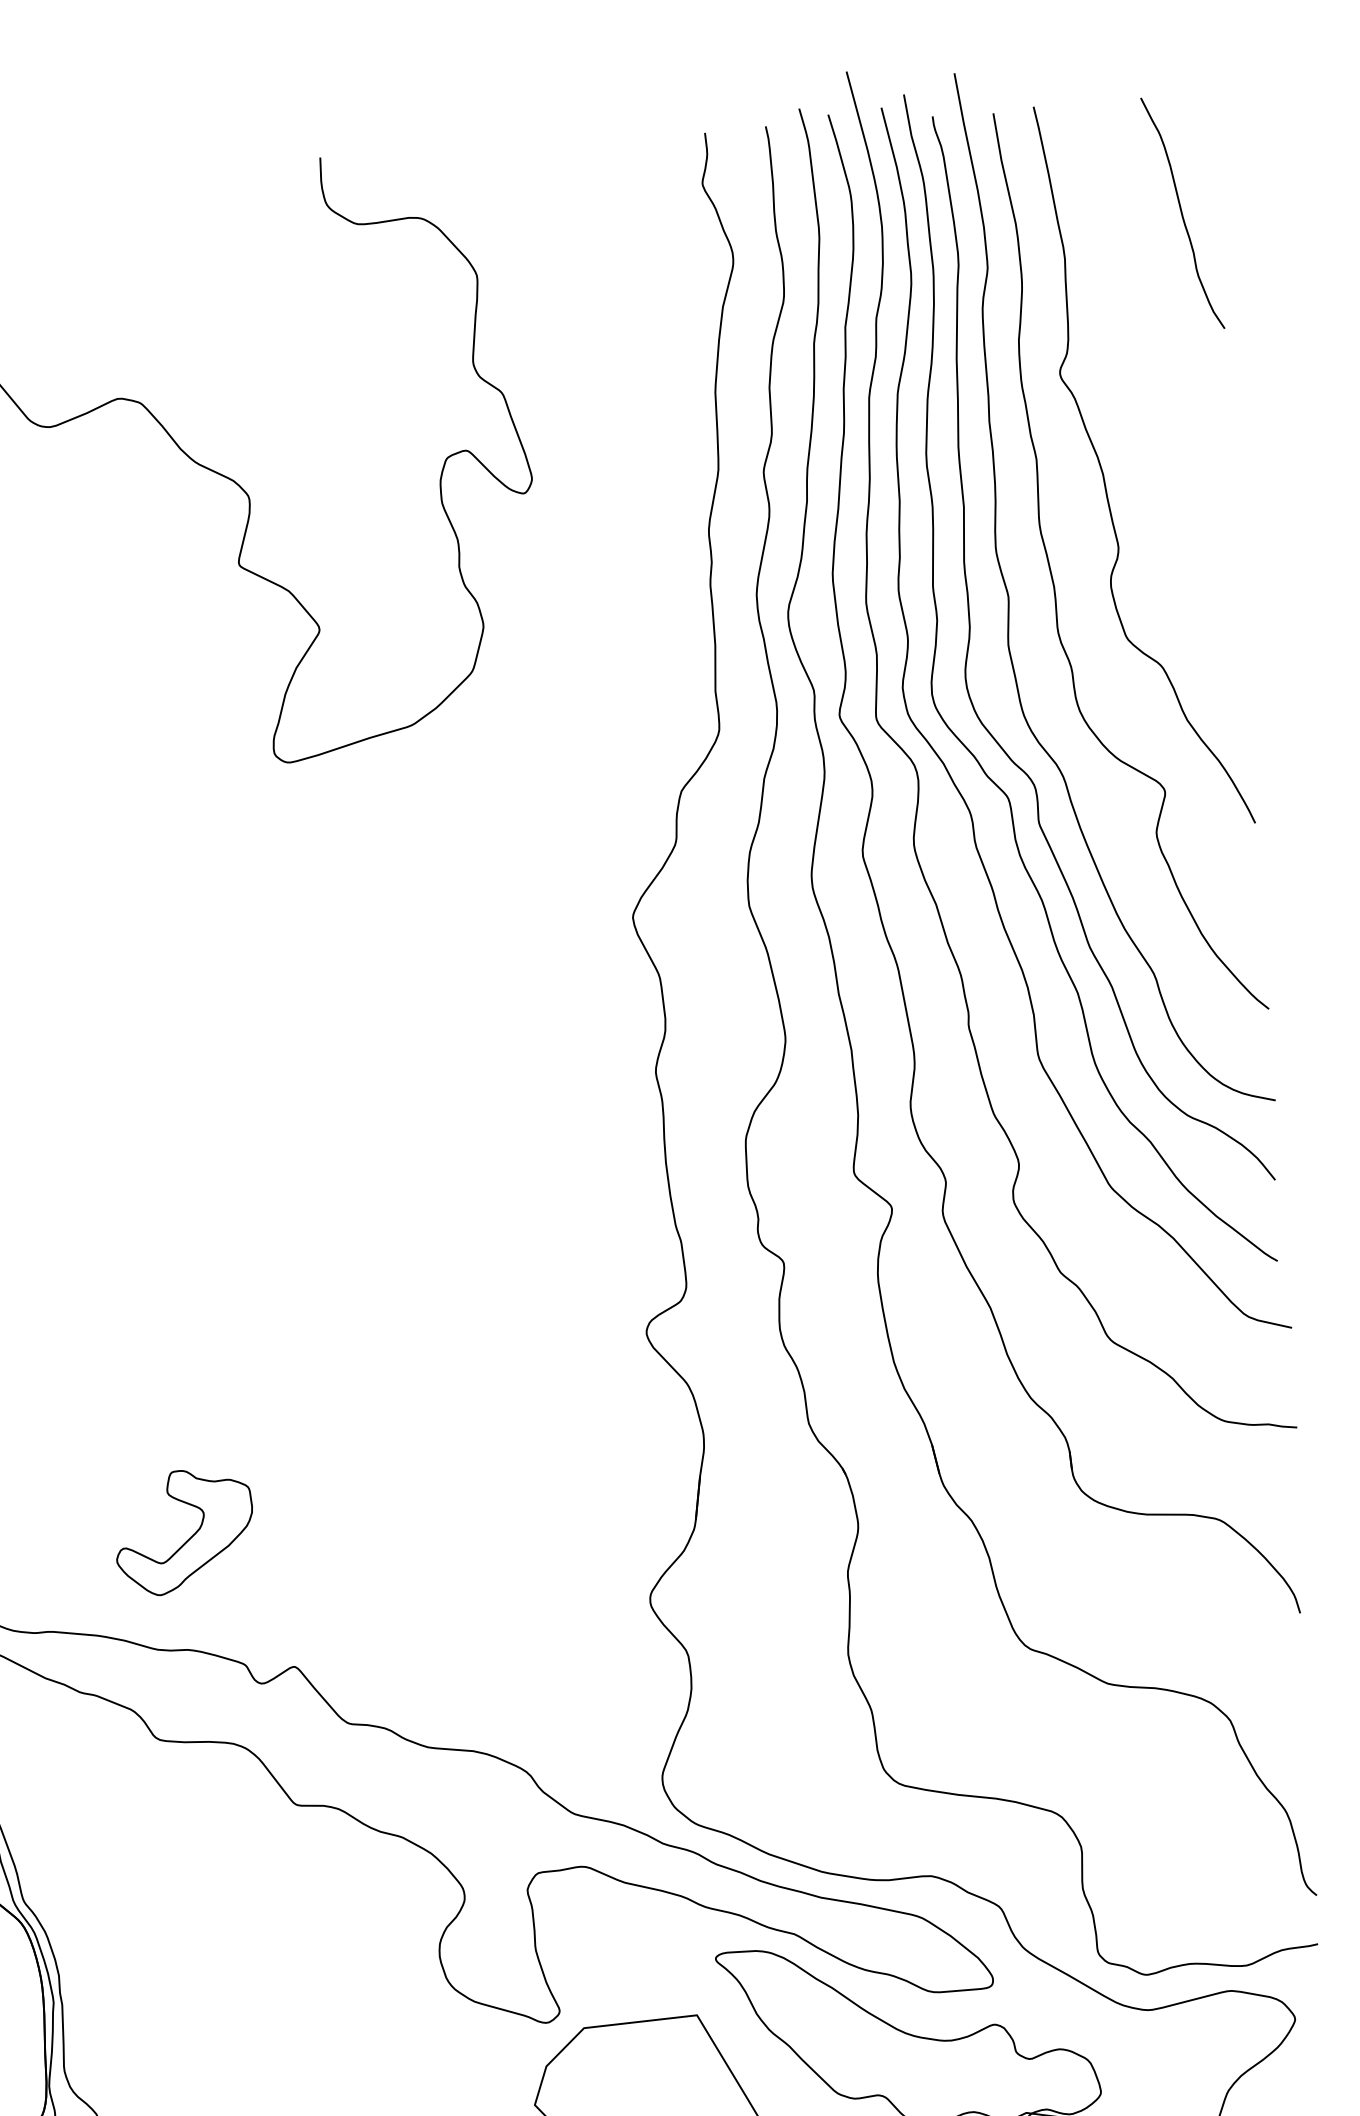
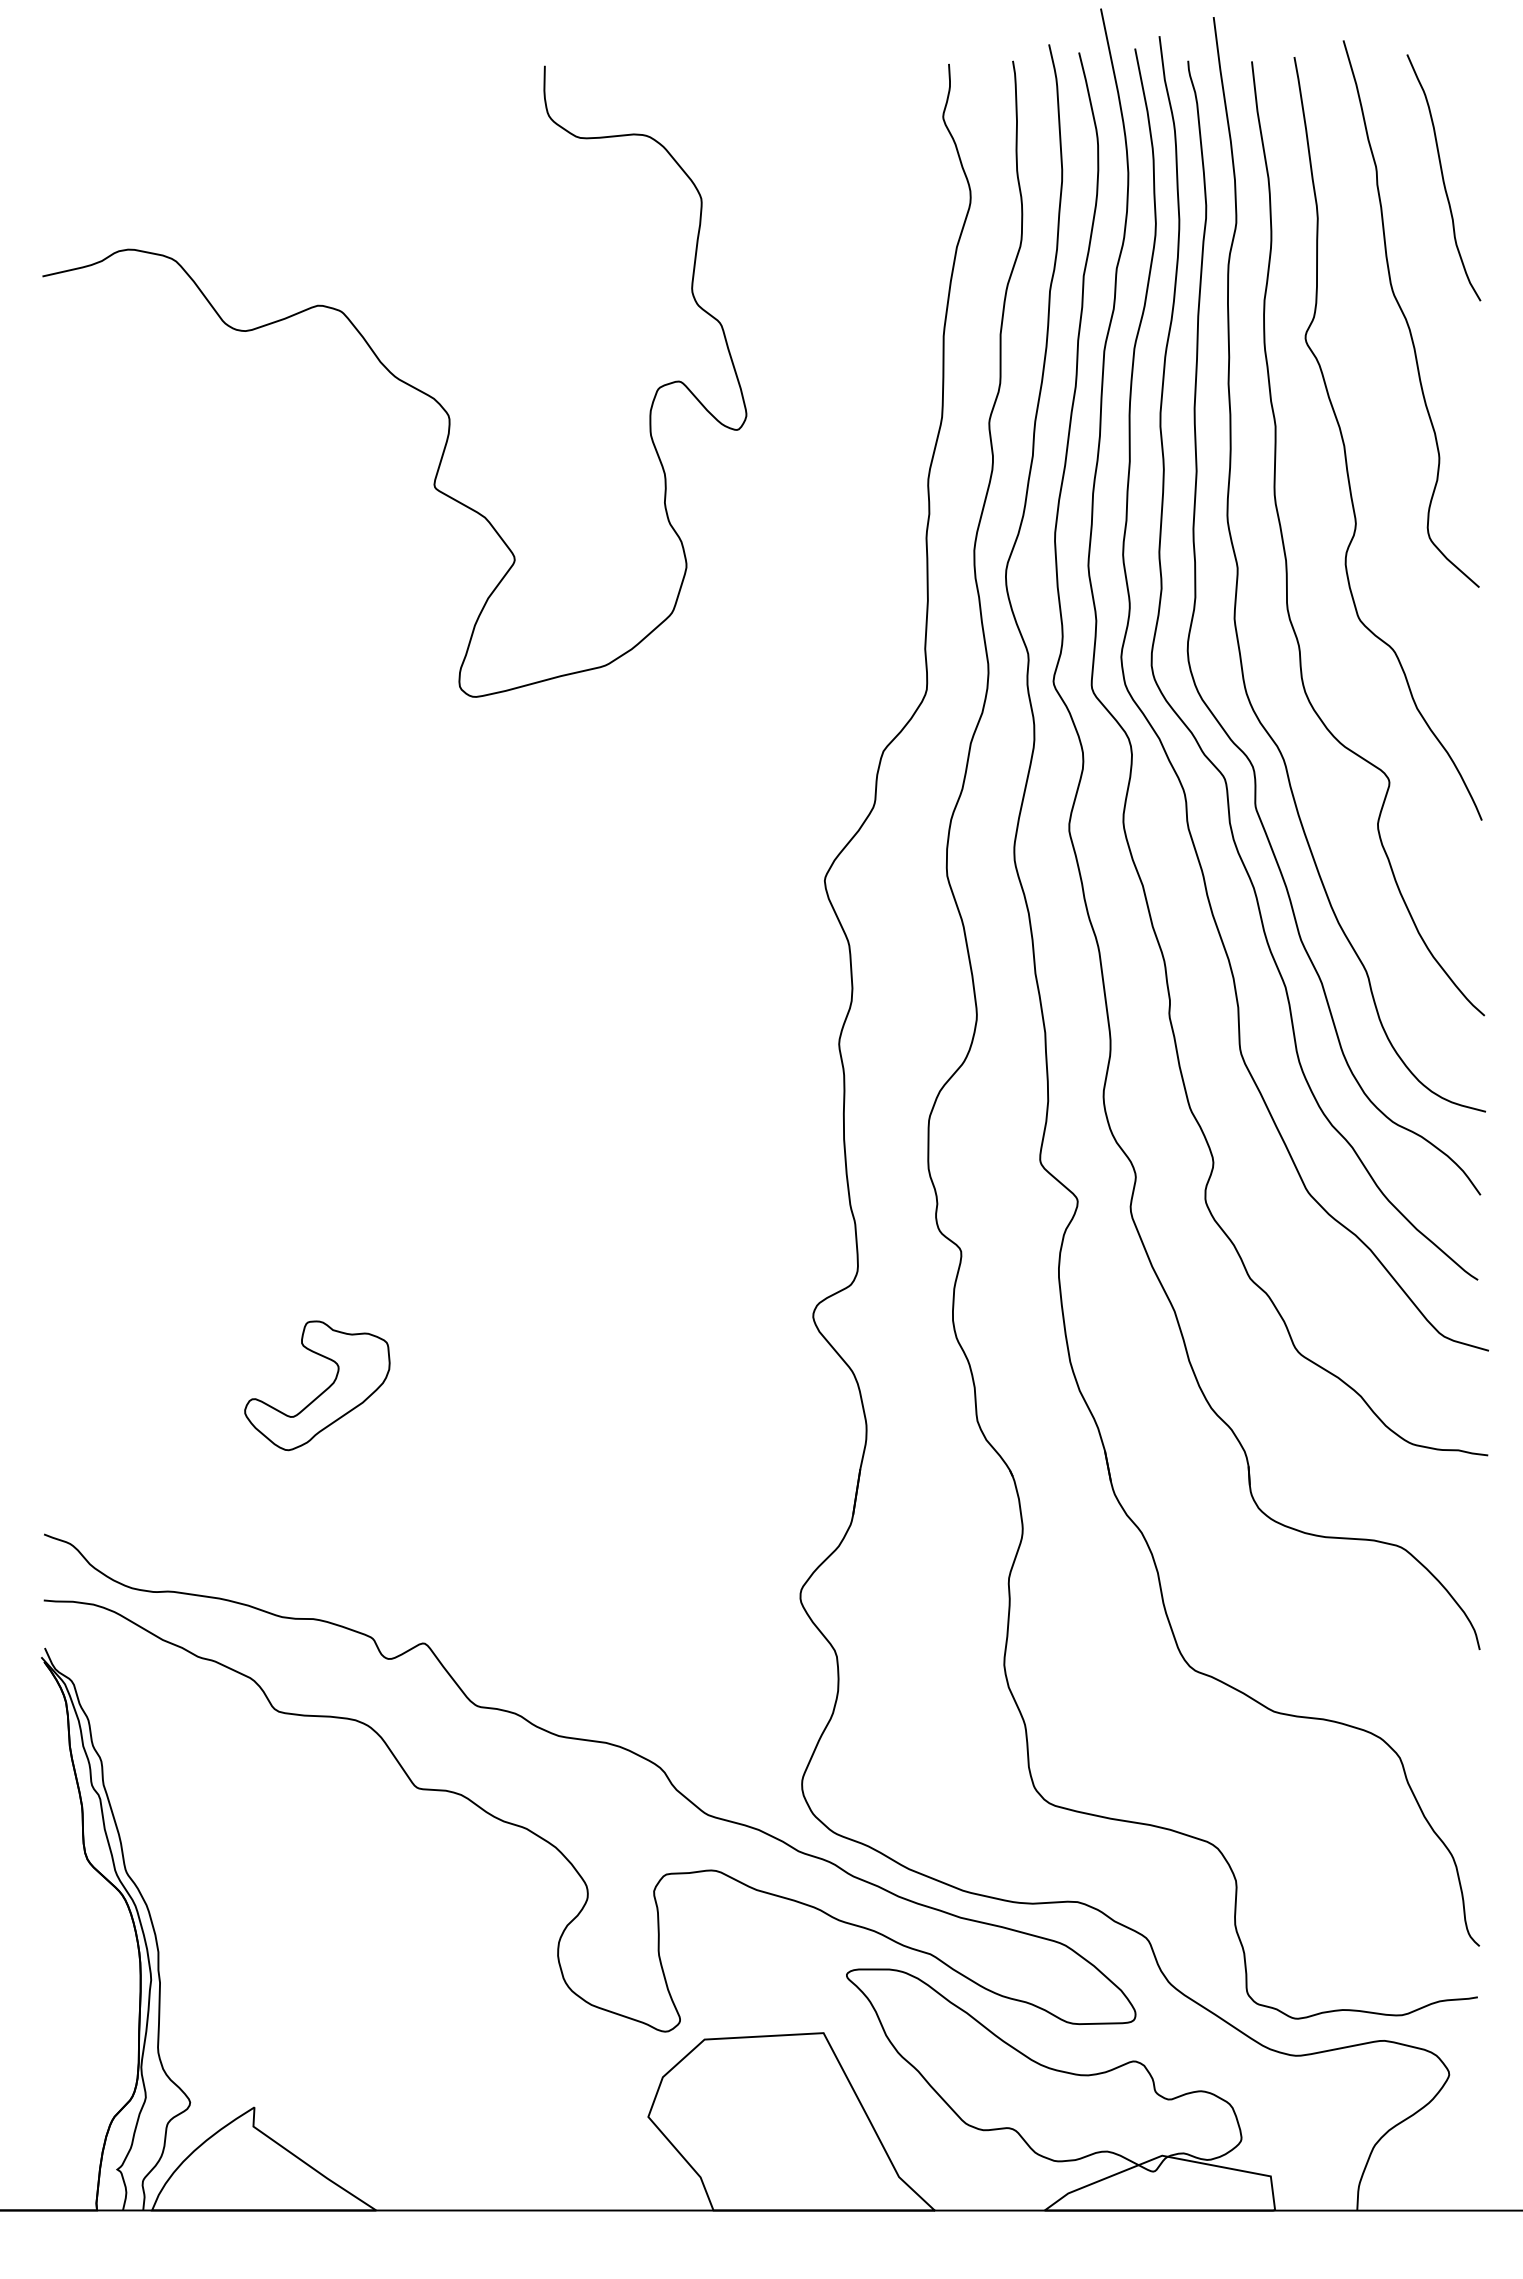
curve: (1153, 346) -> (1405, 315), added
part: (189, 1537) -> (322, 1391), moved

